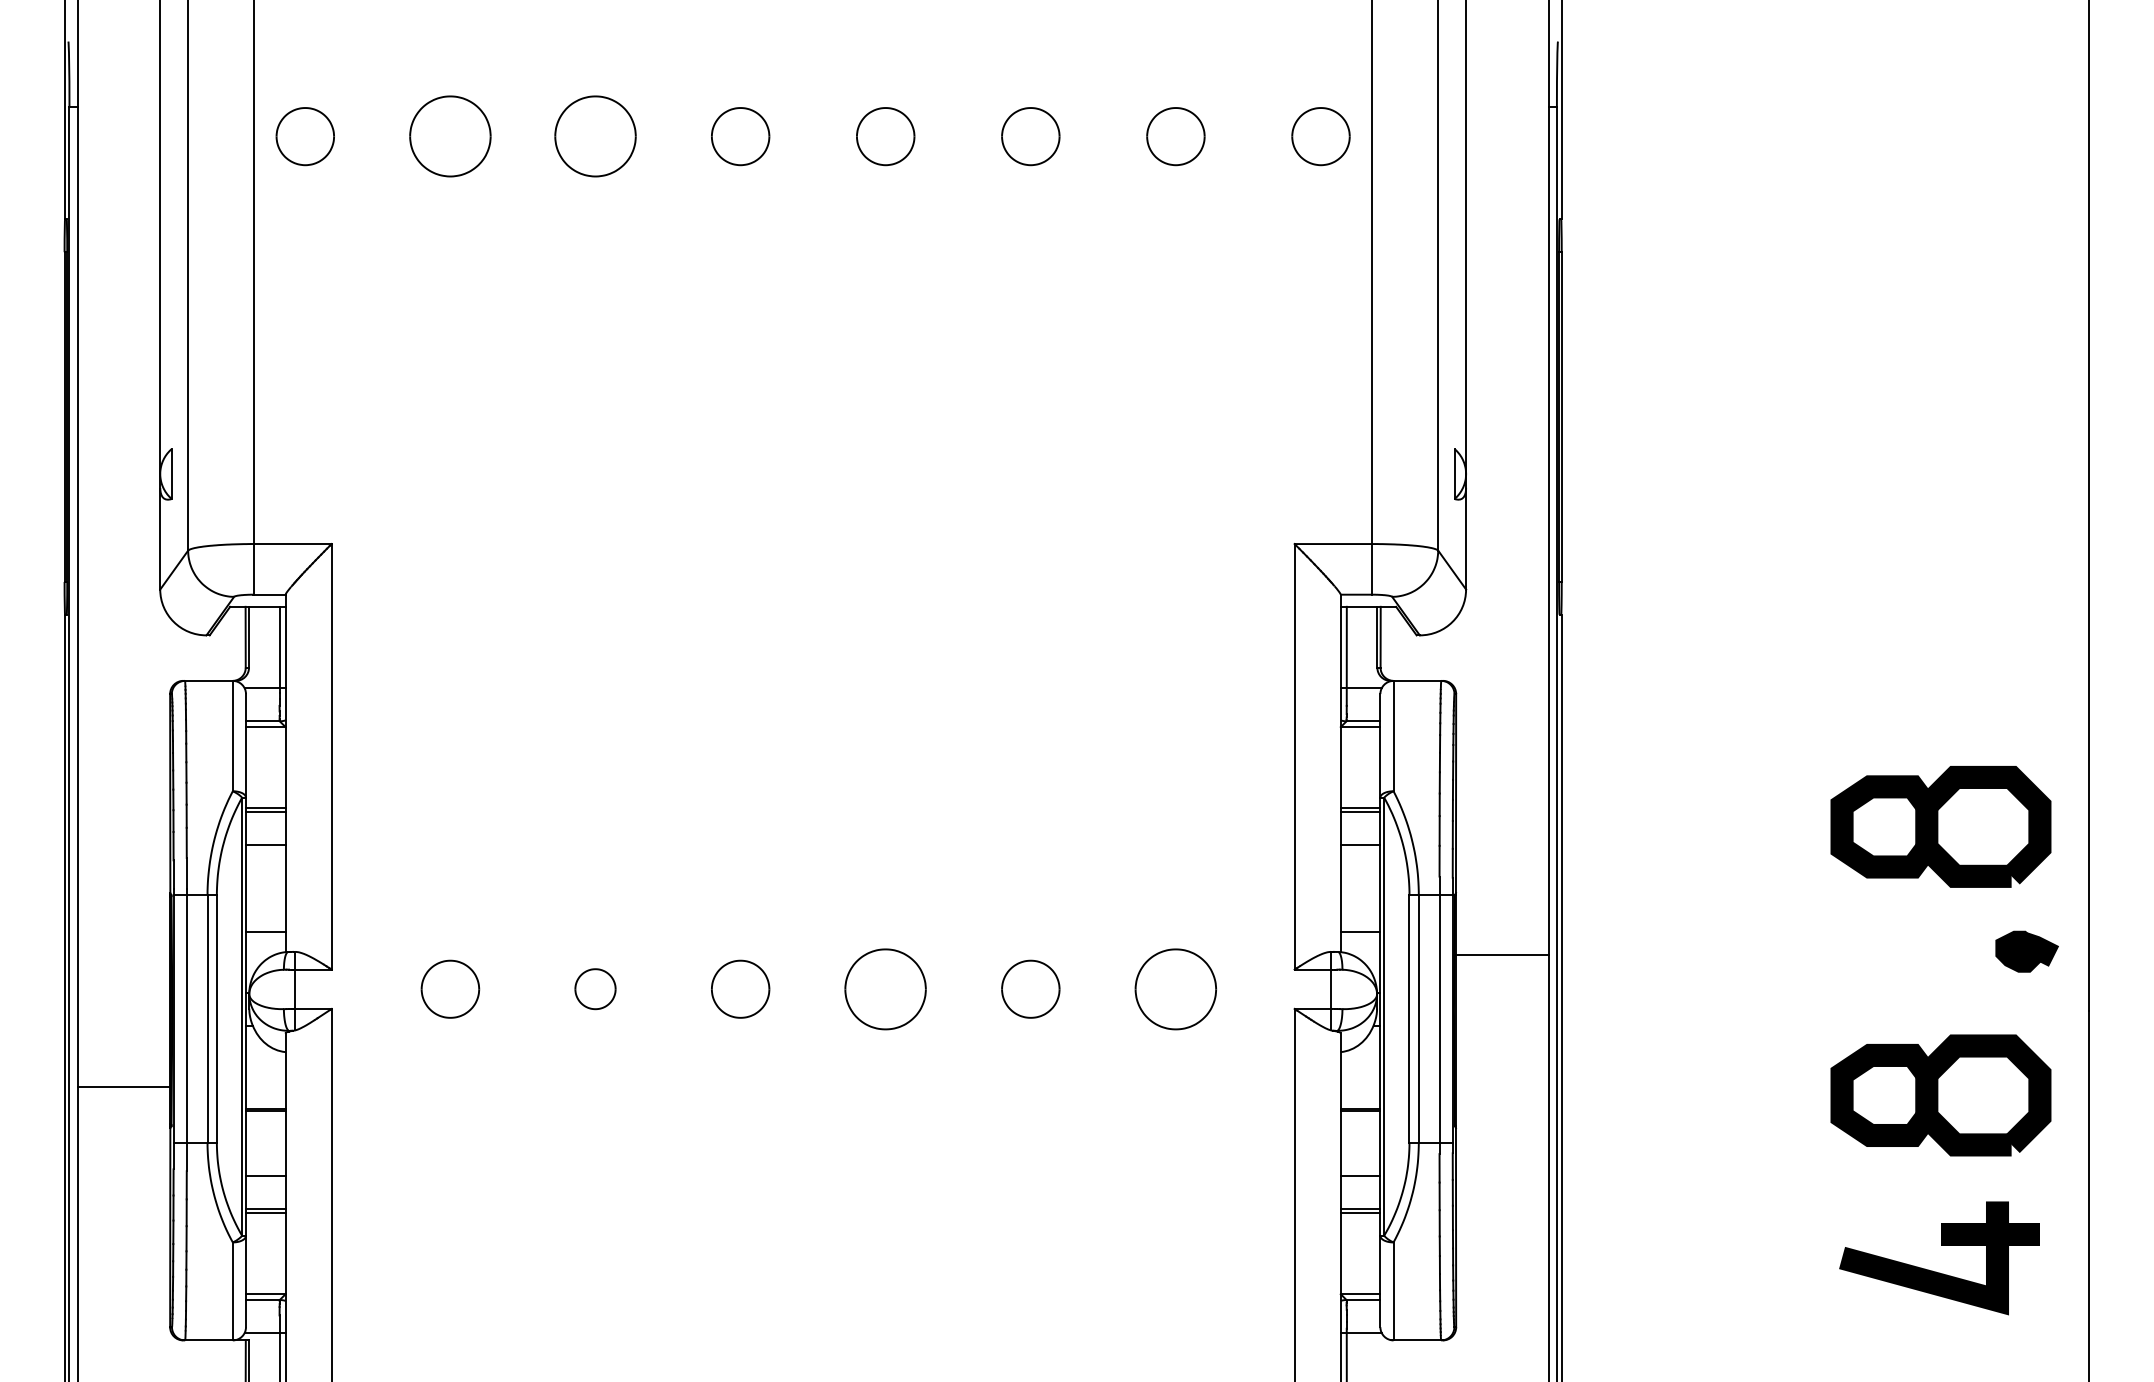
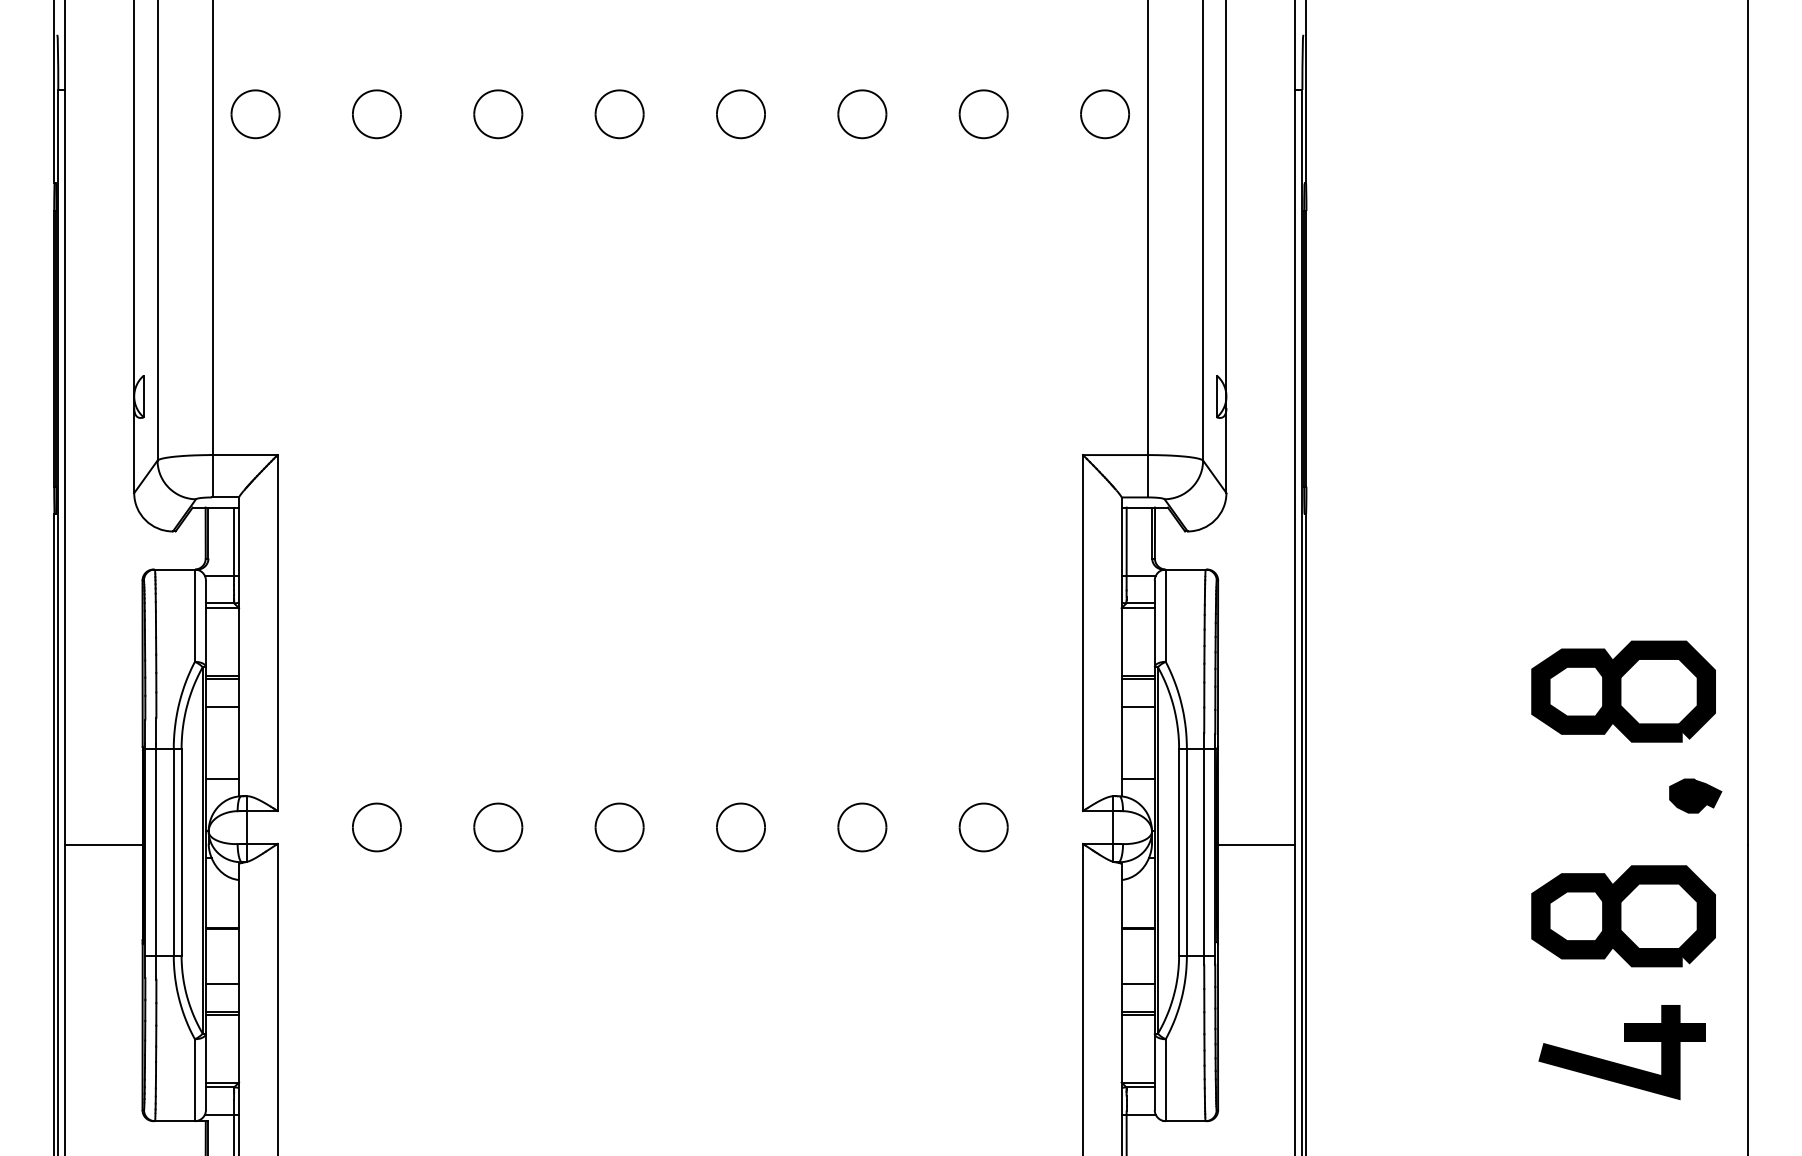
part: (450, 136) -> (376, 114), size x0.71
part: (595, 136) -> (498, 114), size x0.71
line: (1502, 954) -> (1256, 845), moved
part: (595, 988) -> (498, 826), size x1.43
part: (885, 988) -> (740, 826), size x0.71
part: (1175, 988) -> (983, 826), size x0.71
line: (123, 1086) -> (103, 845), moved

